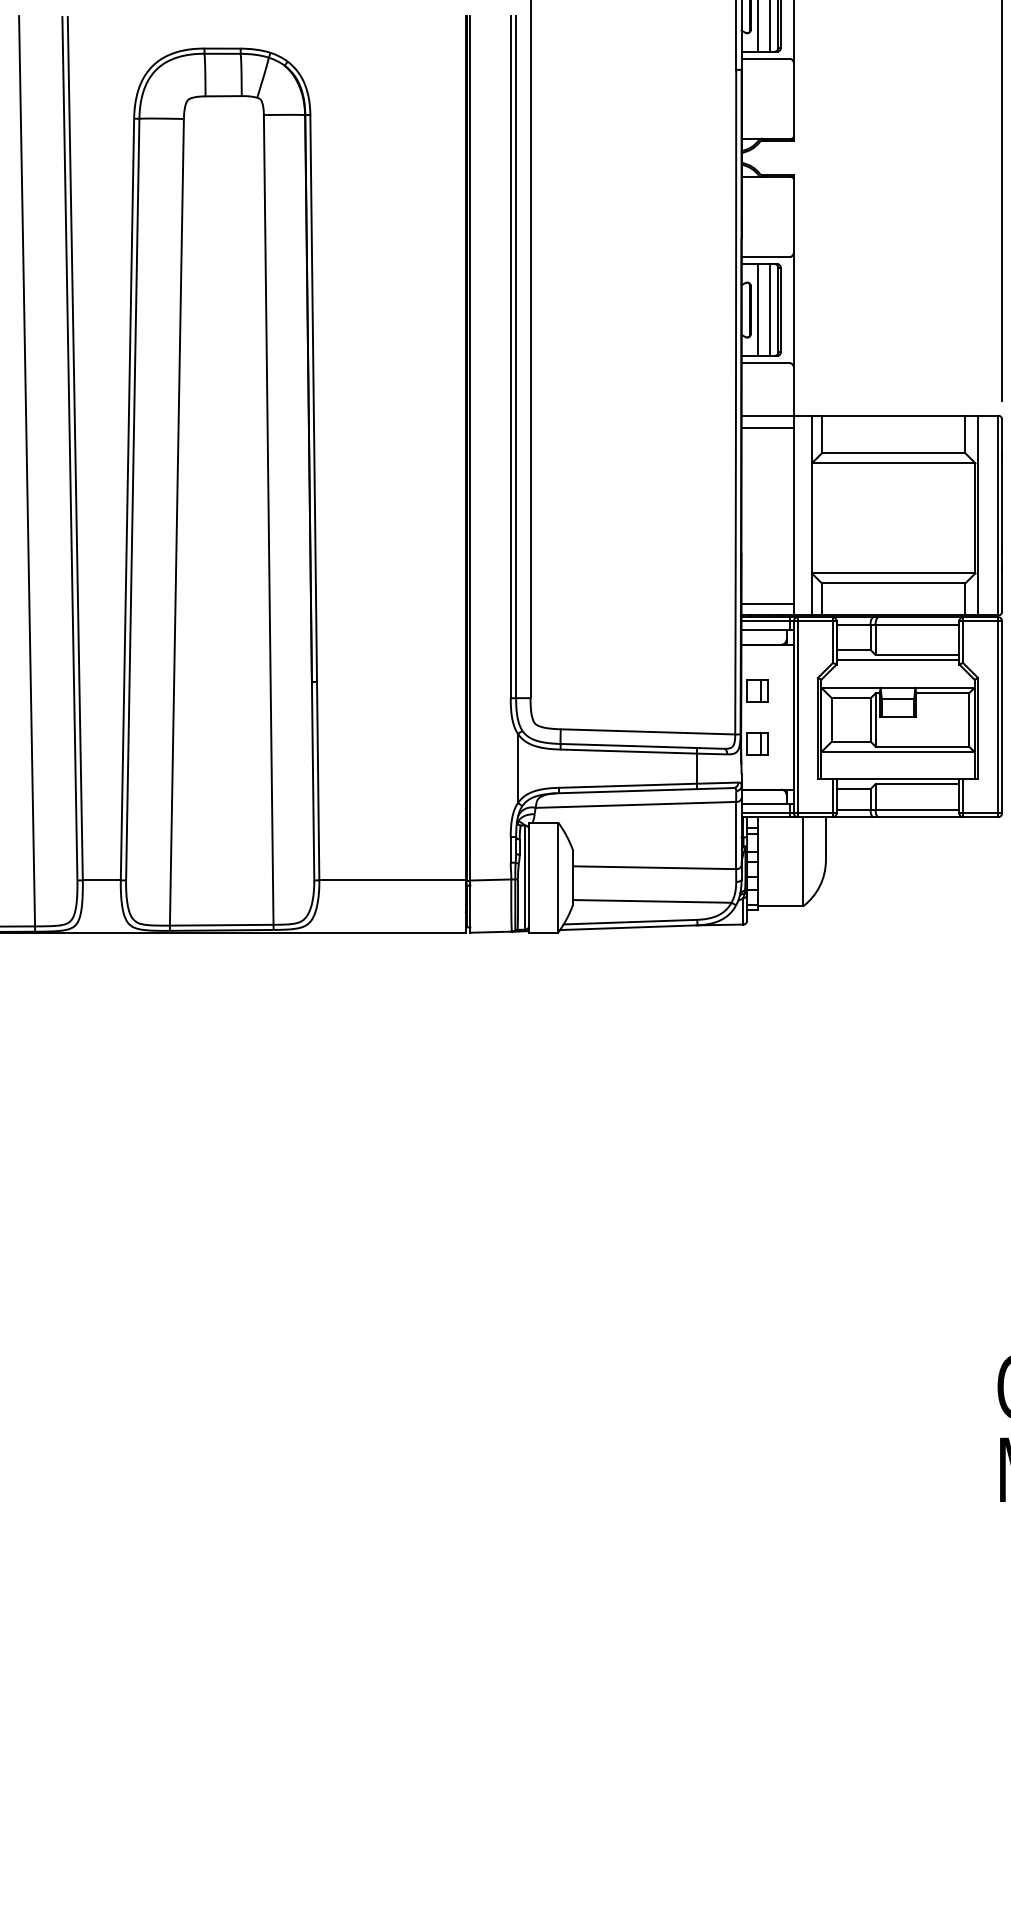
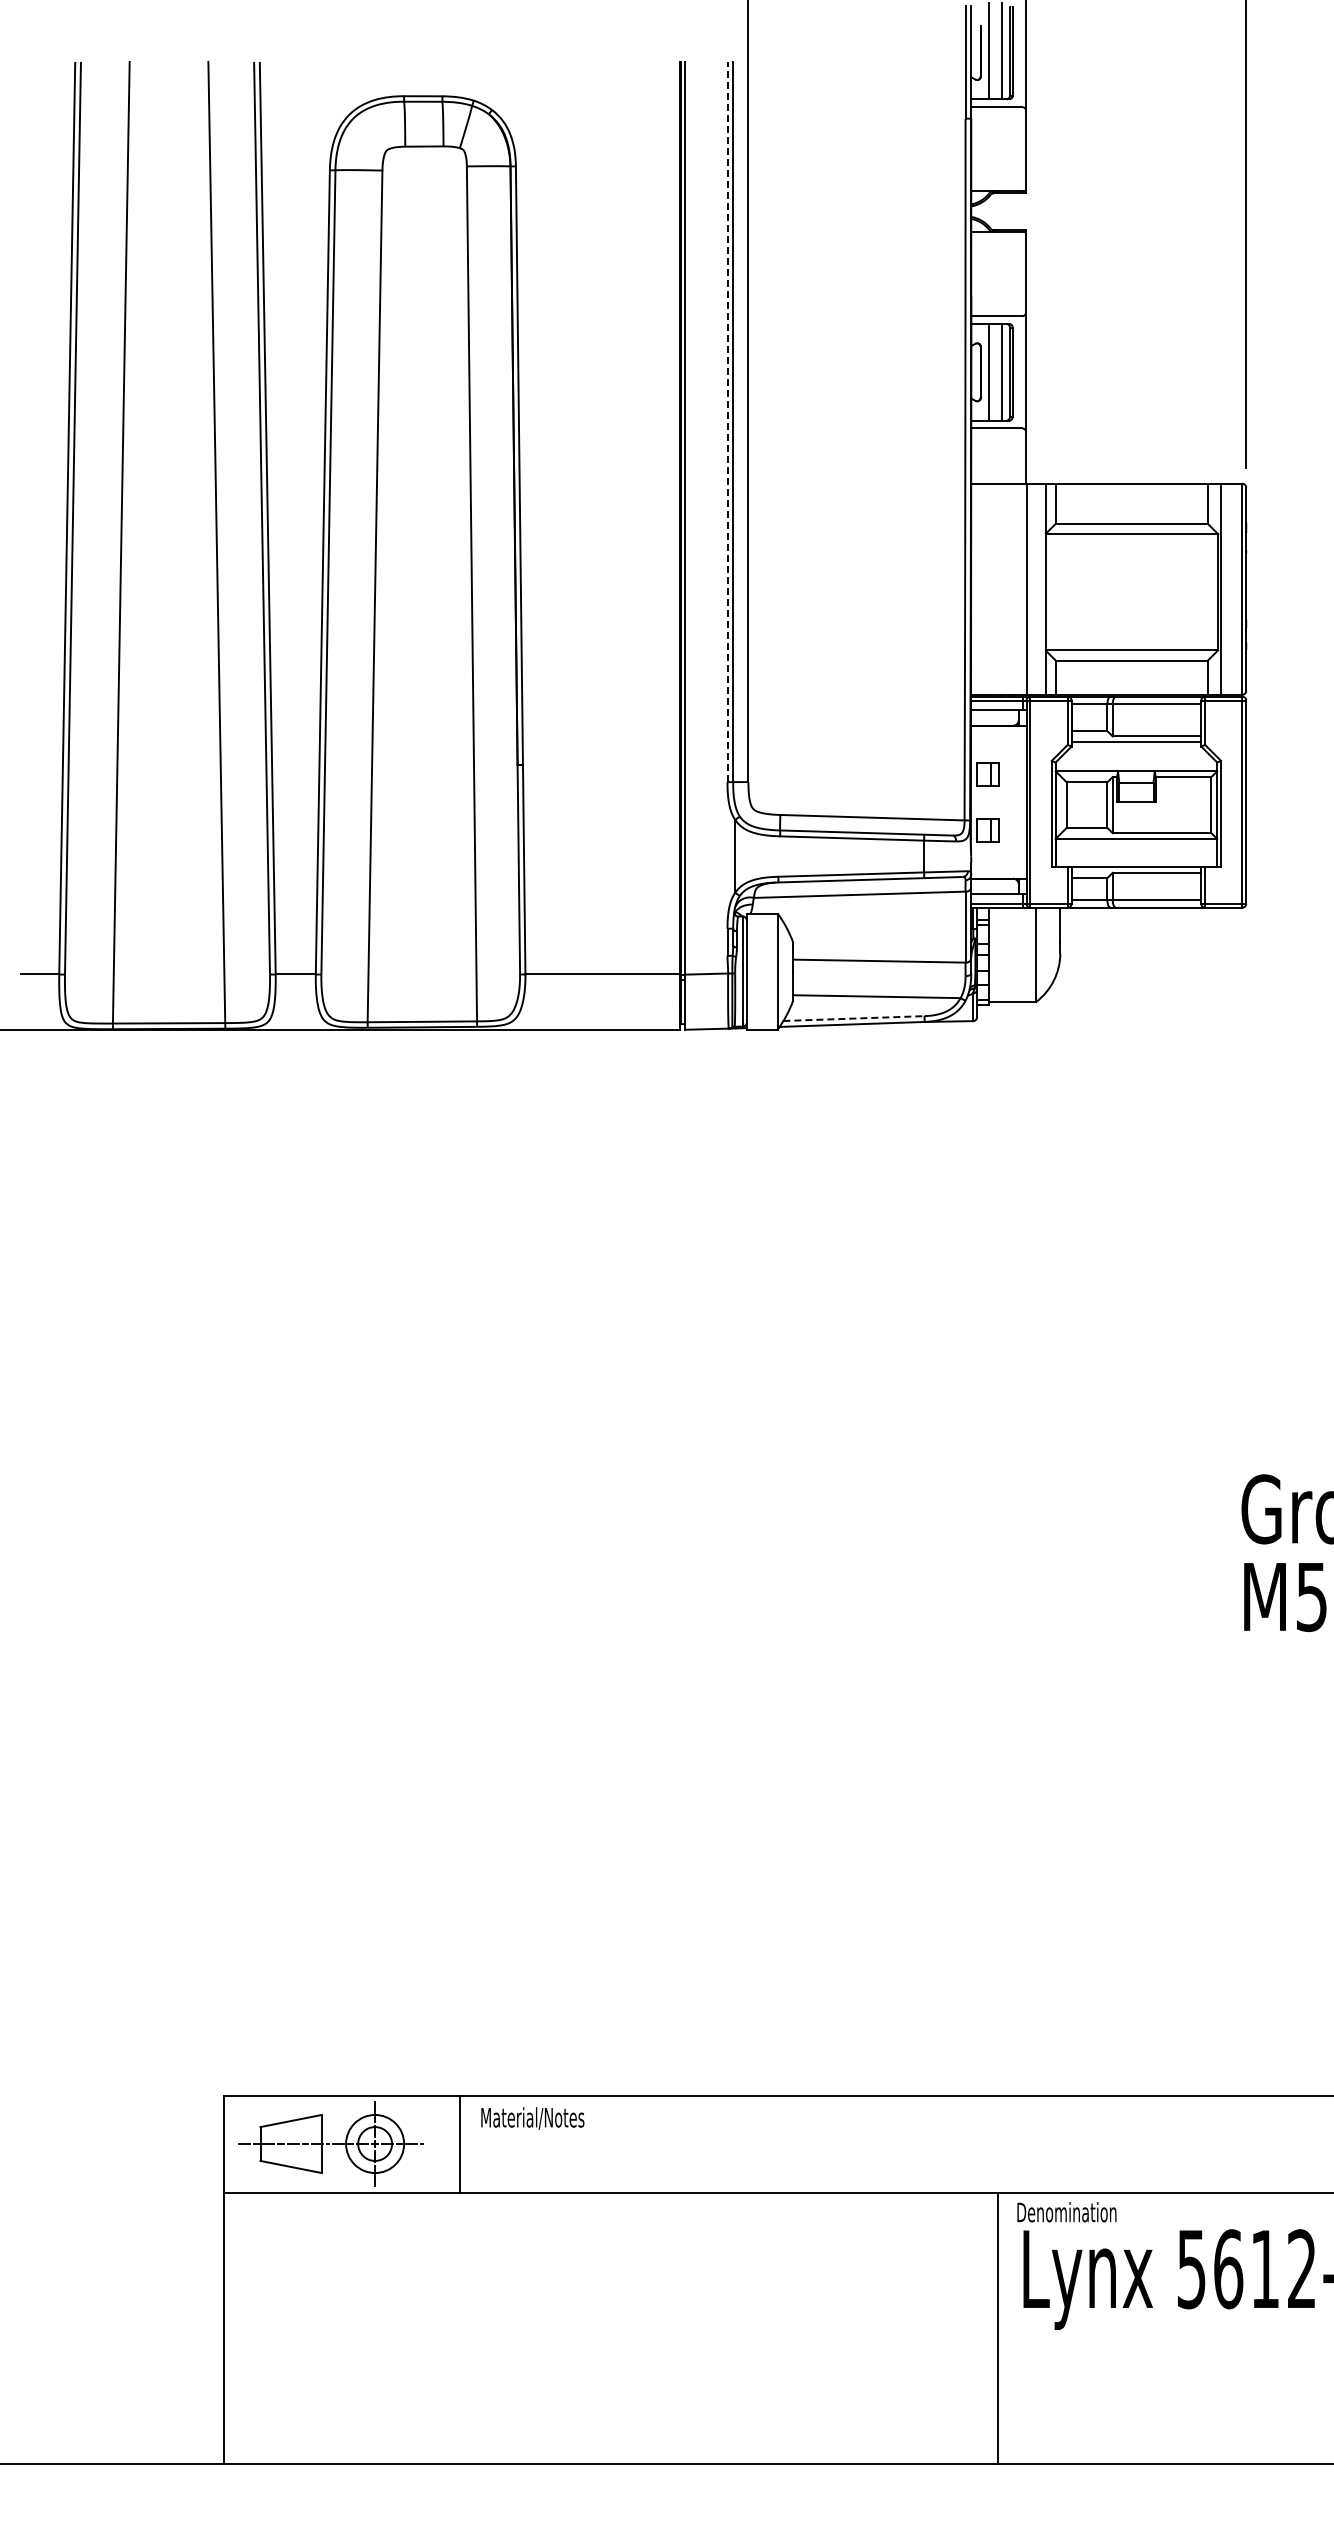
line: (510, 356) -> (727, 421), solid -> dashed
line: (767, 427) -> (998, 496), removed
line: (767, 603) -> (998, 682), removed
line: (630, 922) -> (853, 1018), solid -> dashed

